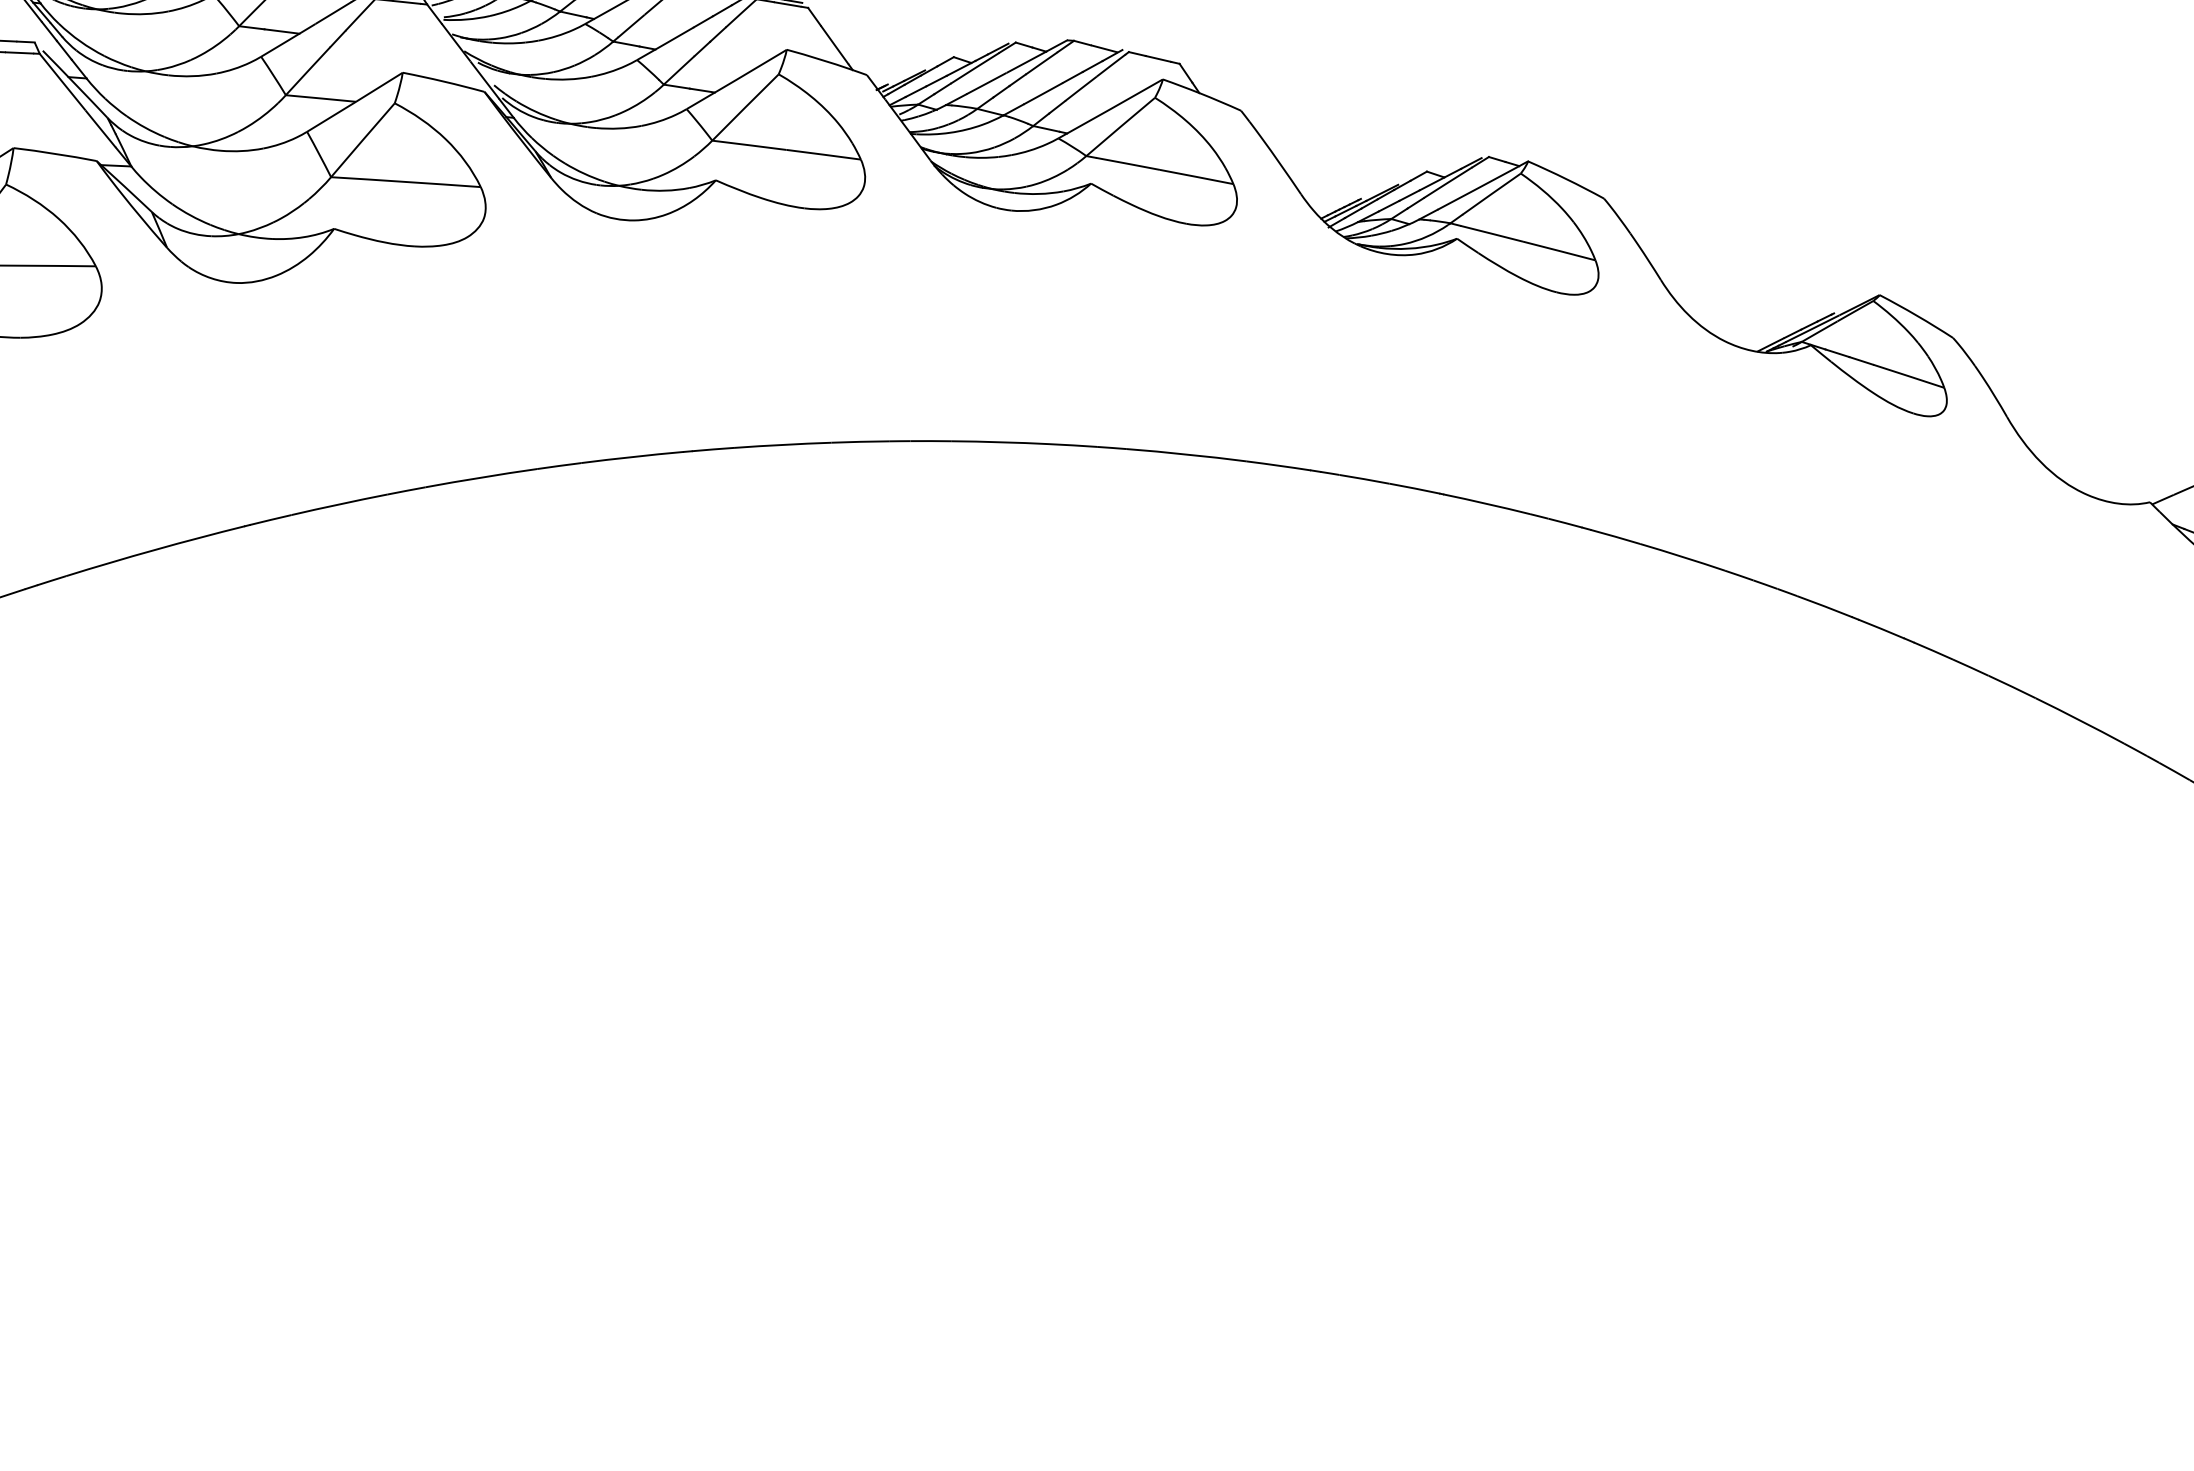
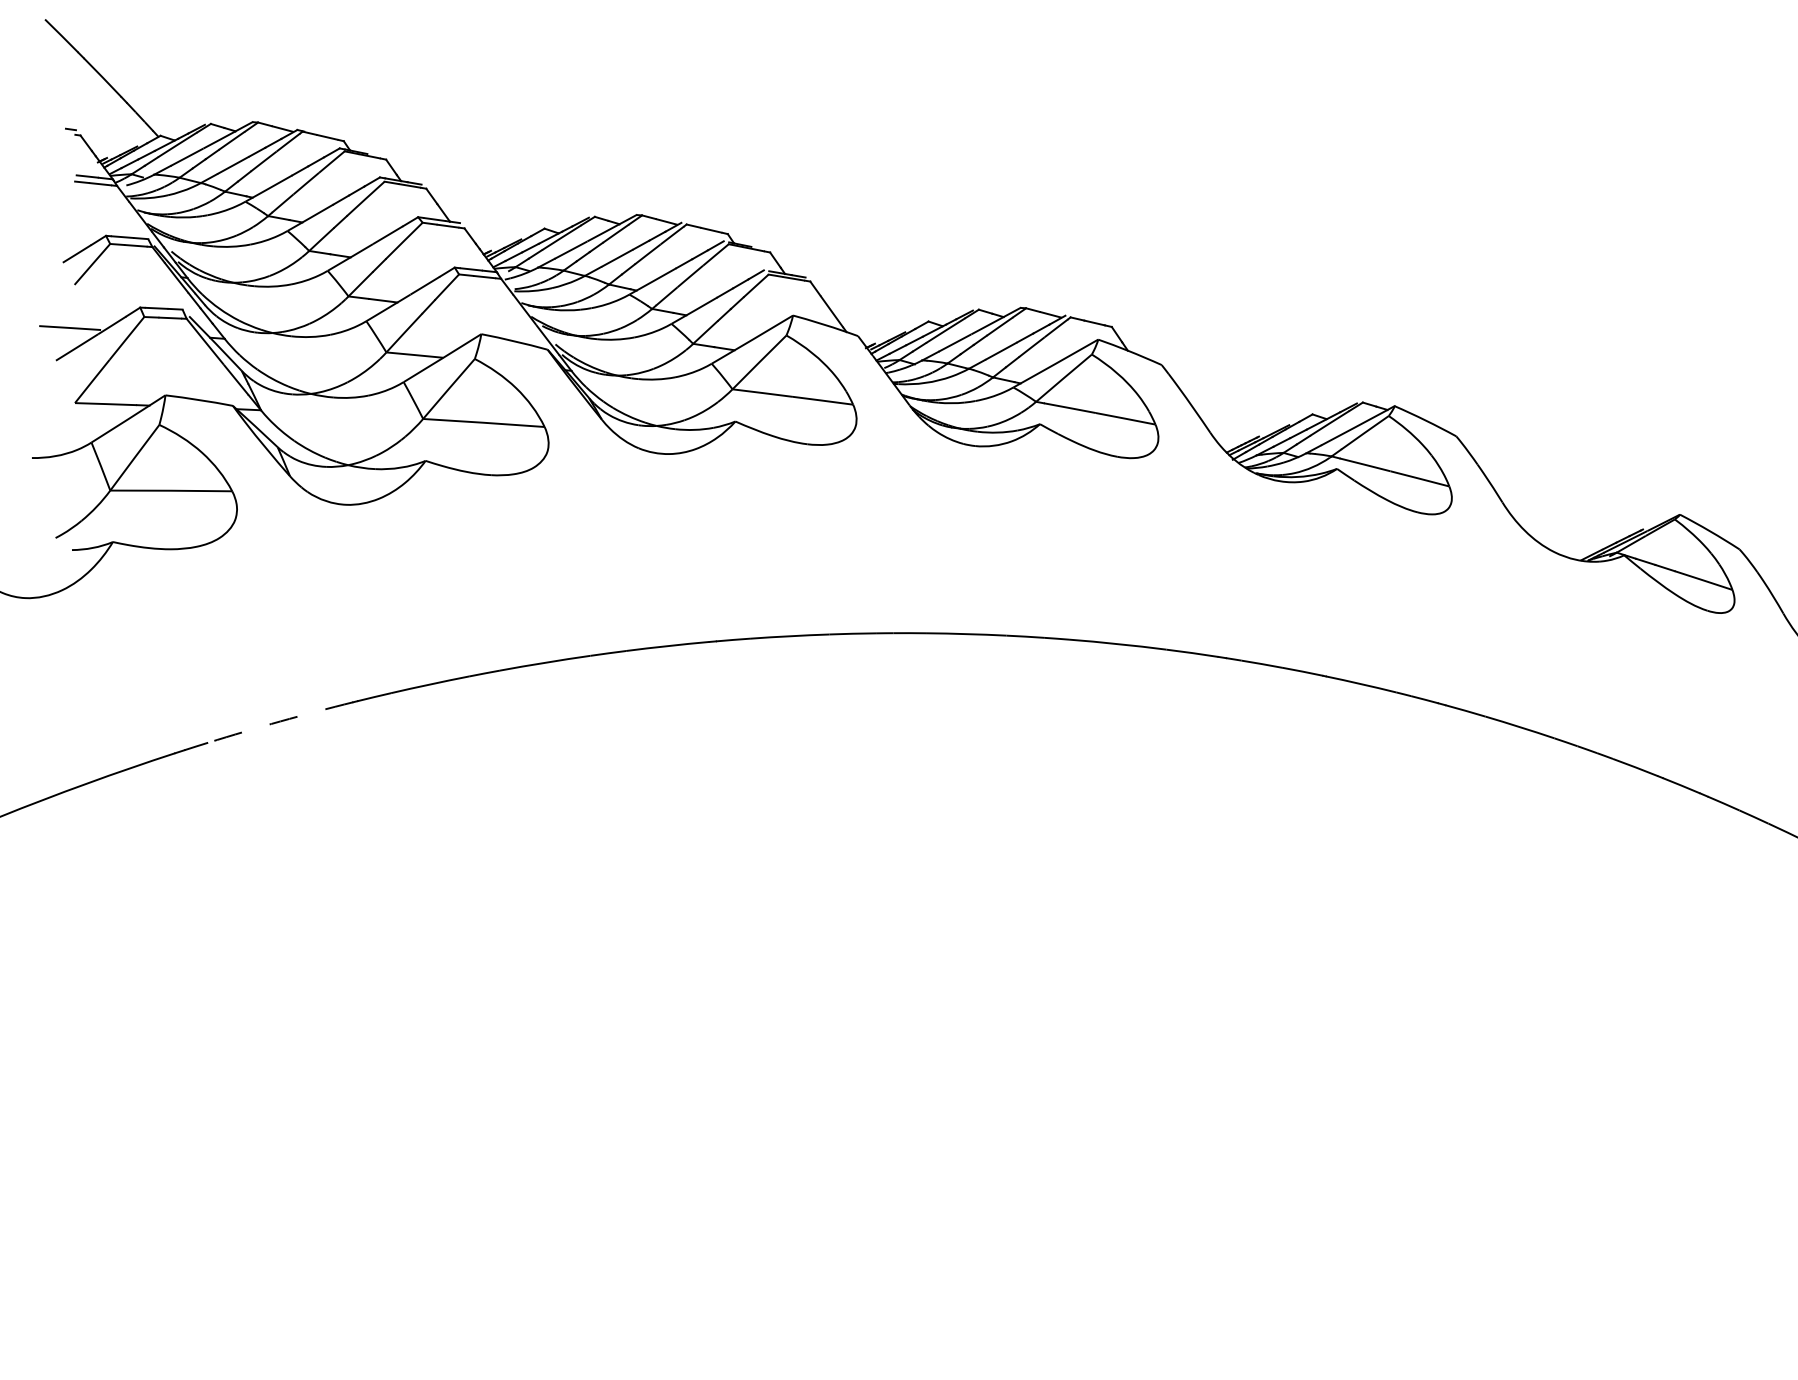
arc: (155, 549) -> (280, 721), solid -> dashed

